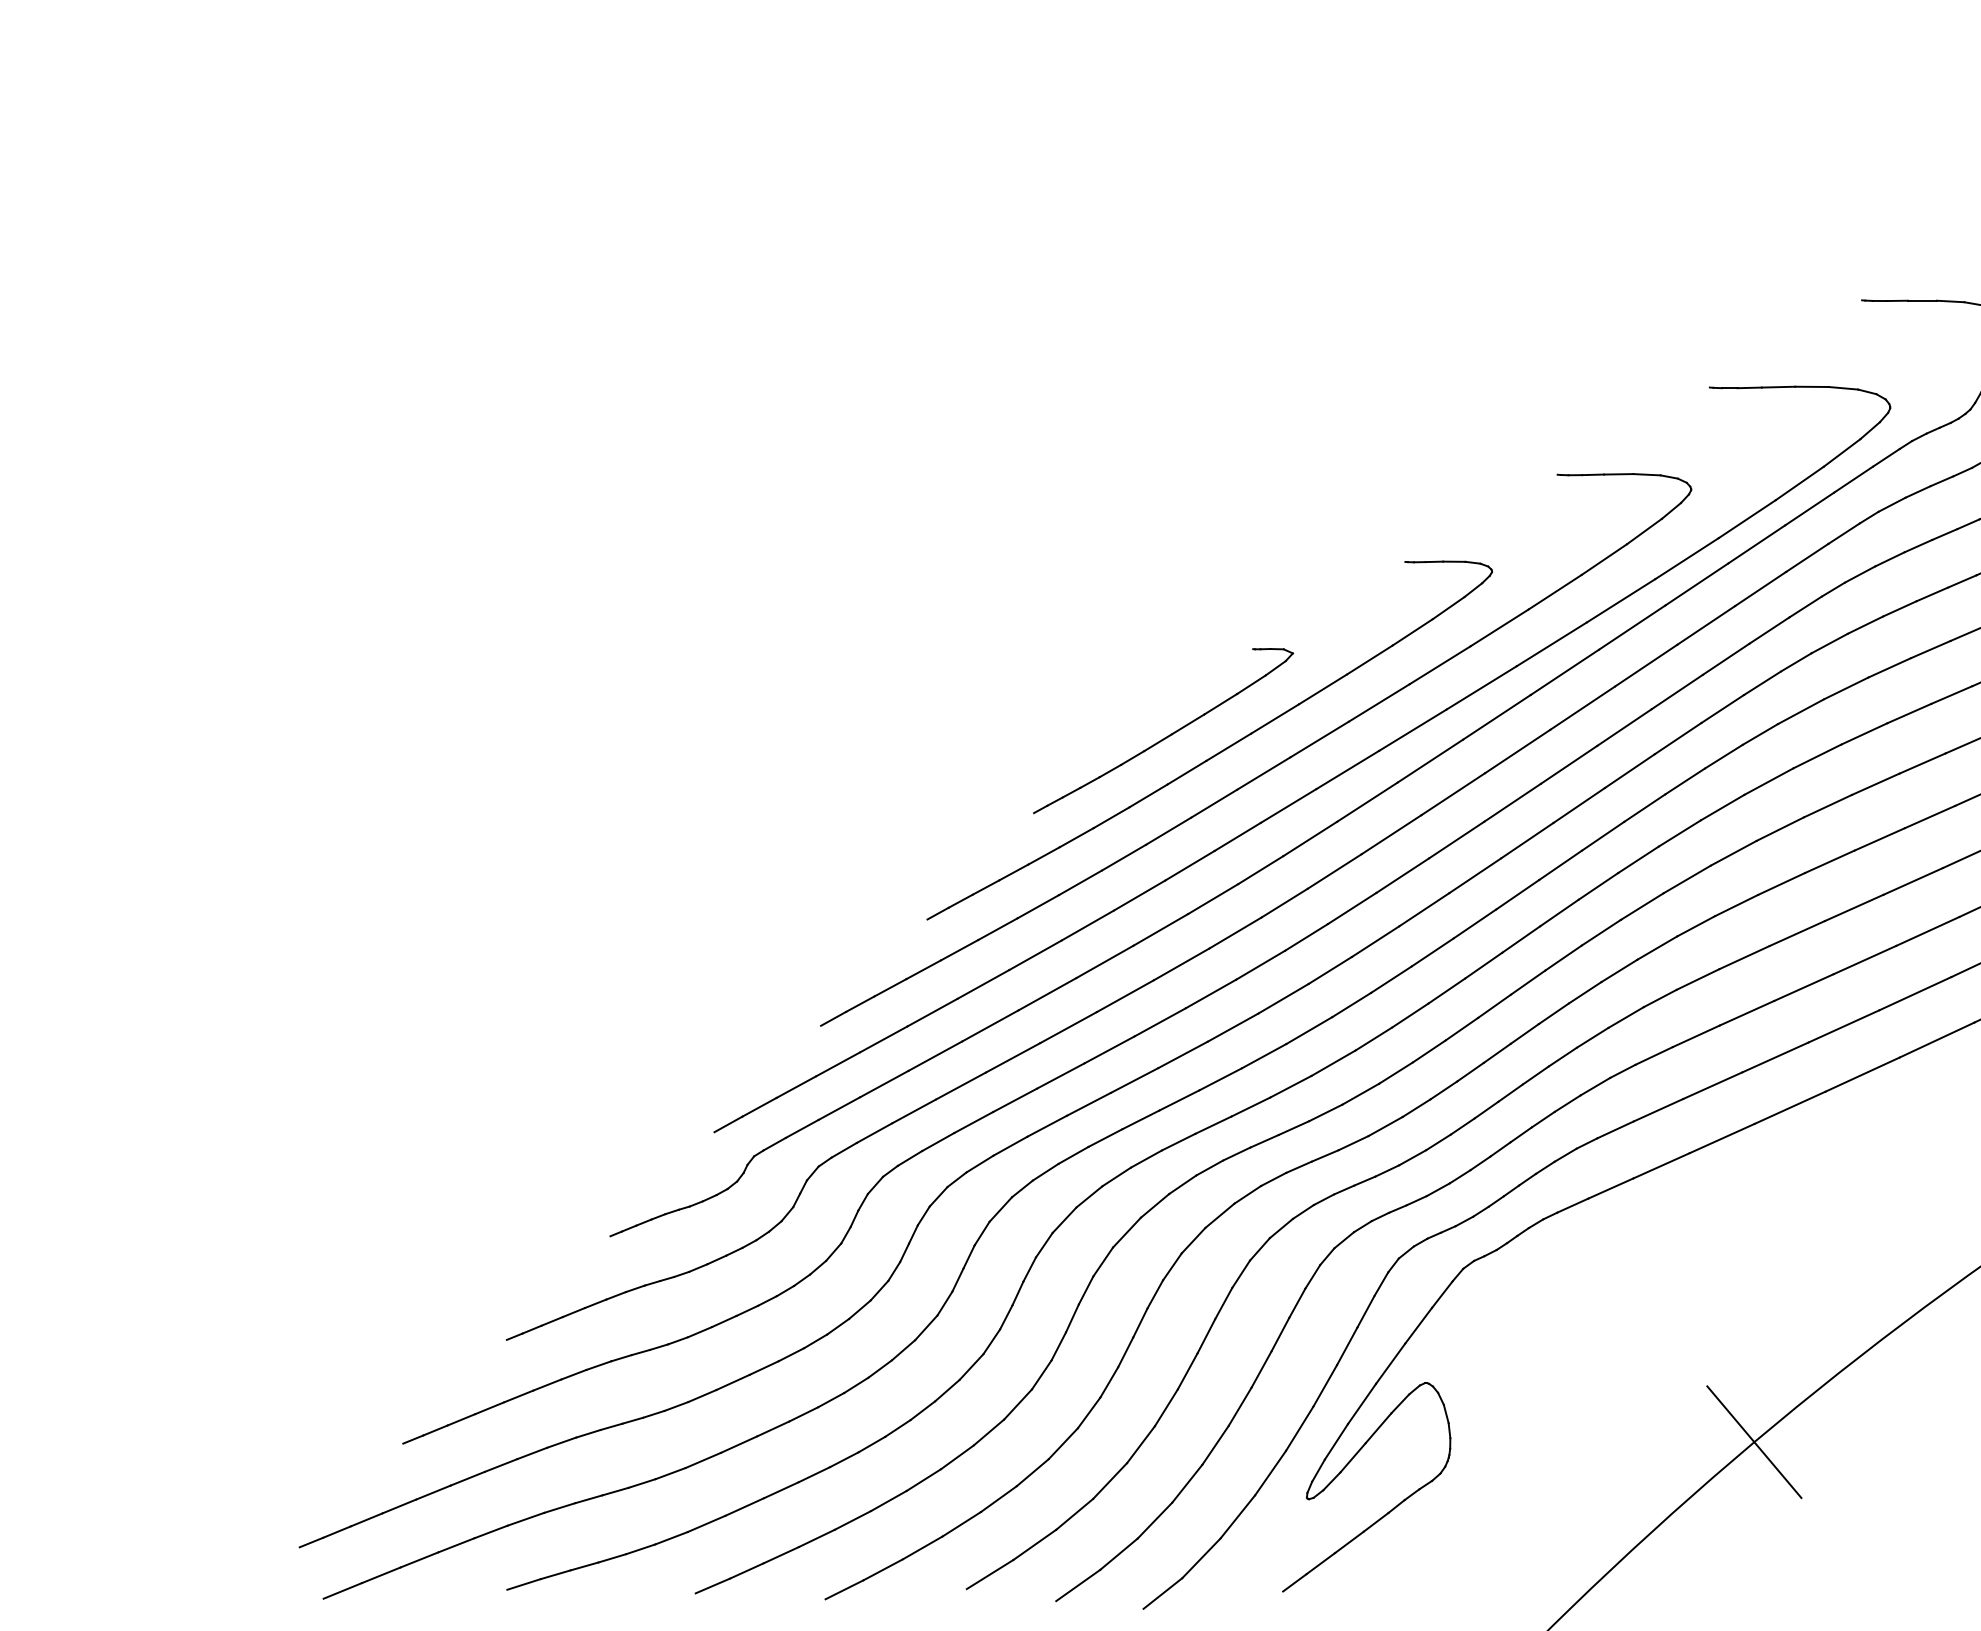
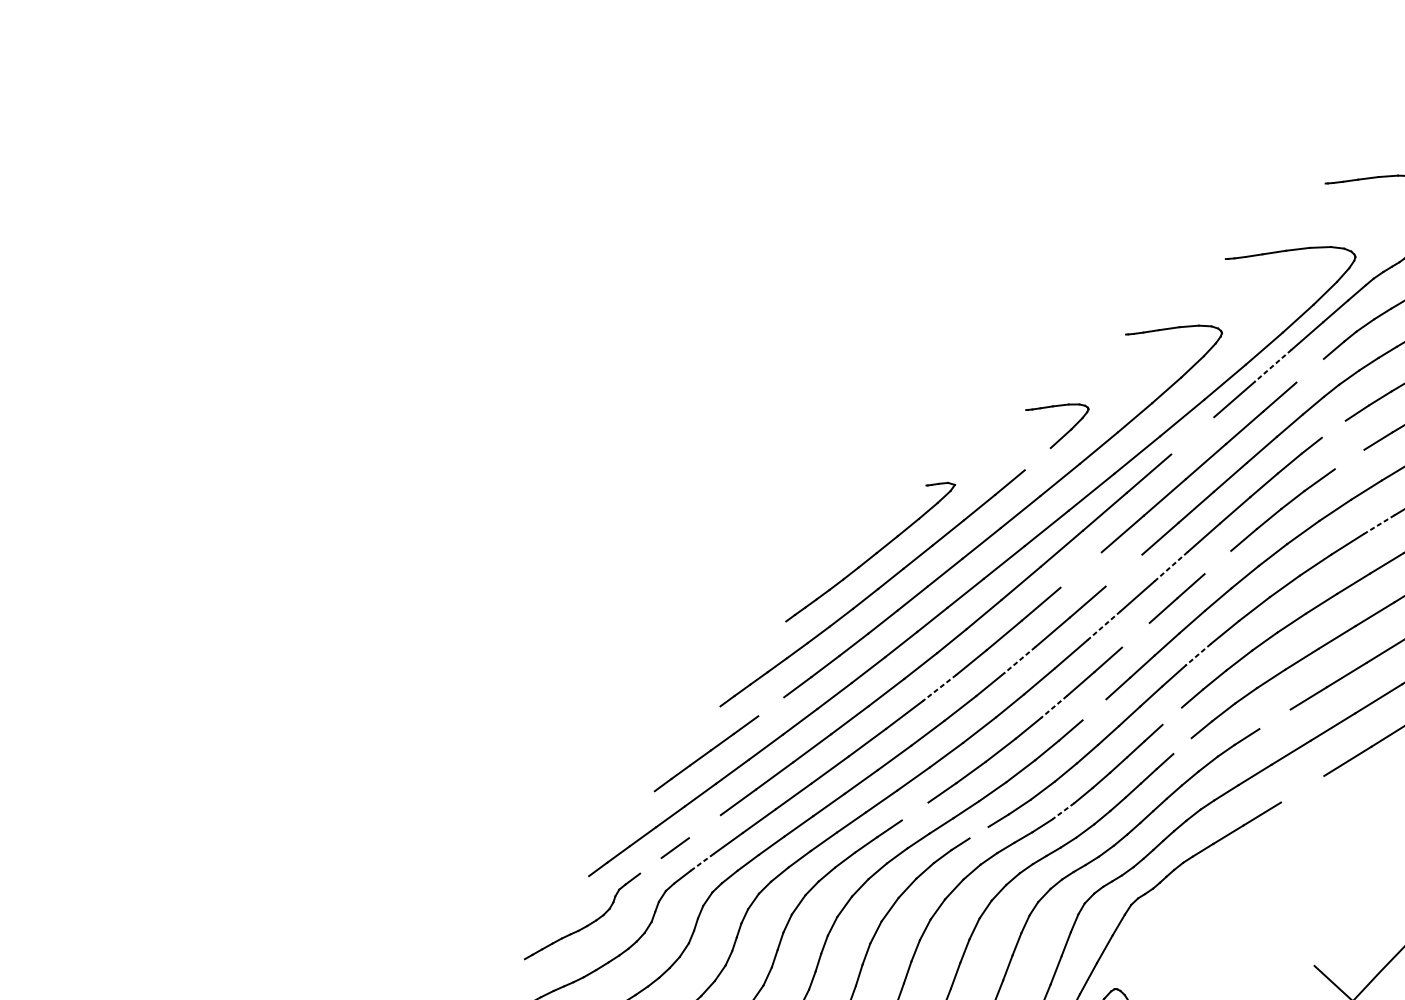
line: (1756, 544) -> (1273, 365), solid -> dashed
line: (1807, 557) -> (1310, 370), removed
line: (1632, 627) -> (1192, 435), removed
line: (1412, 632) -> (1037, 459), removed
line: (1829, 643) -> (1333, 429), removed
line: (1846, 688) -> (1349, 459), removed
line: (1875, 784) -> (1379, 524), solid -> dashed
line: (1453, 794) -> (1081, 570), removed
line: (1512, 802) -> (1123, 570), removed
line: (1578, 805) -> (1170, 566), solid -> dashed
line: (1644, 807) -> (1217, 562), removed
line: (1474, 876) -> (1103, 626), solid -> dashed
line: (1517, 894) -> (1135, 635), removed
line: (1352, 908) -> (1020, 660), solid -> dashed
line: (997, 929) -> (770, 707), removed
line: (1235, 933) -> (939, 688), solid -> dashed
line: (1600, 933) -> (1197, 655), solid -> dashed
line: (1391, 979) -> (1054, 706), solid -> dashed
line: (1446, 990) -> (1094, 709), removed
line: (1553, 1013) -> (1171, 716), removed
line: (1695, 1036) -> (1274, 719), removed
line: (1562, 1056) -> (1182, 745), removed
line: (884, 1083) -> (704, 826), removed
line: (1179, 1100) -> (915, 811), removed
line: (1385, 1126) -> (1063, 811), solid -> dashed
line: (801, 1128) -> (650, 865), removed
line: (874, 1133) -> (702, 862), solid -> dashed
line: (1721, 1138) -> (1302, 789), removed
line: (1264, 1140) -> (978, 832), removed

